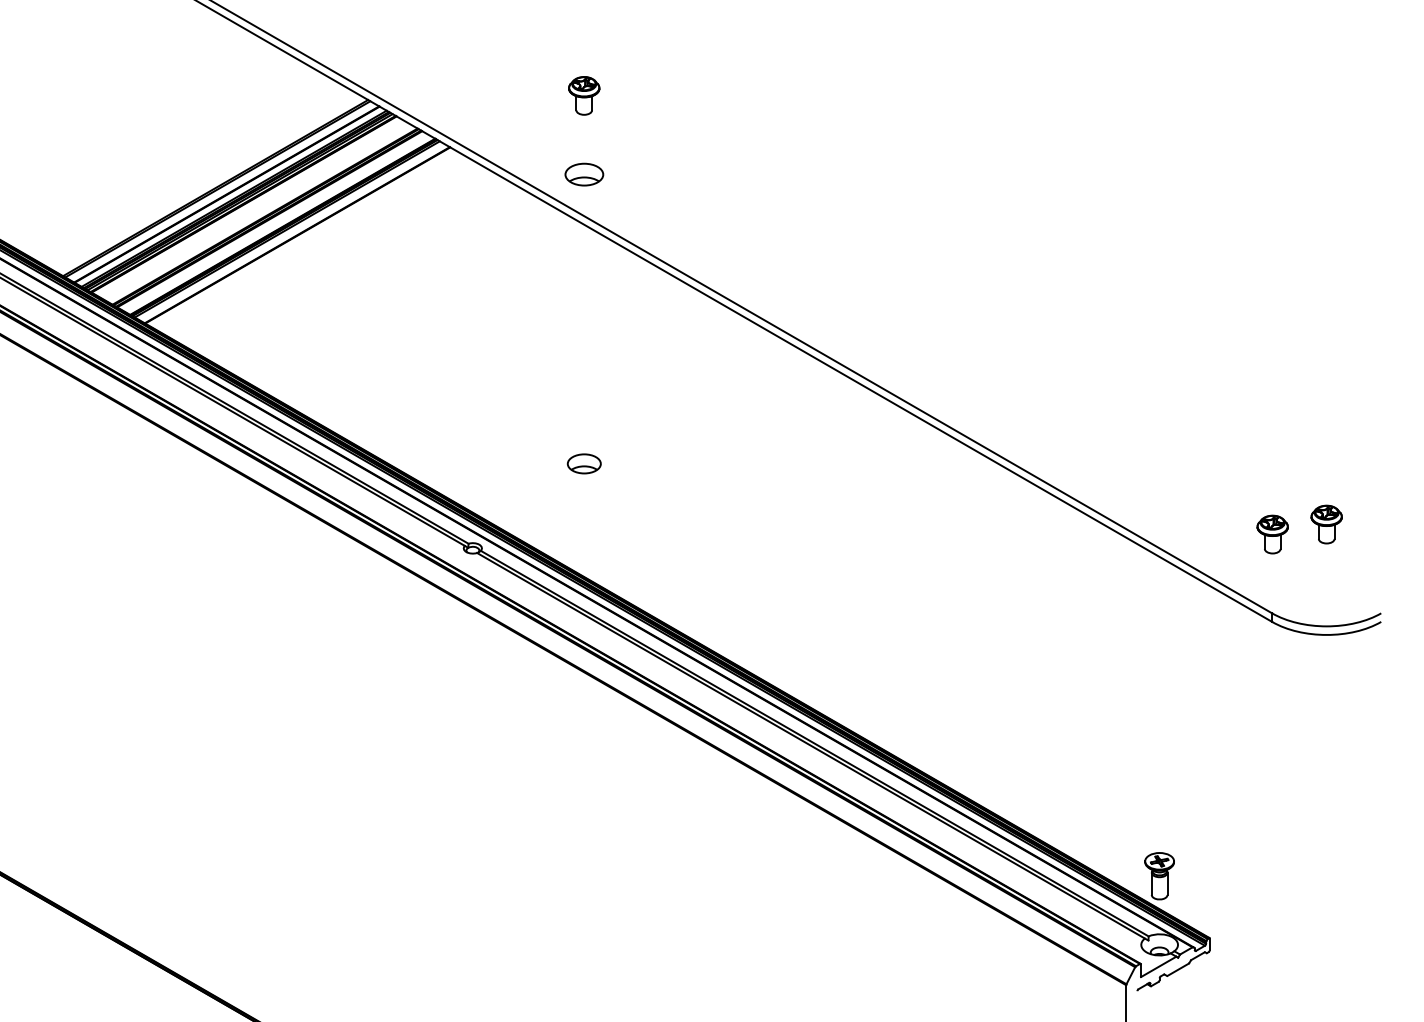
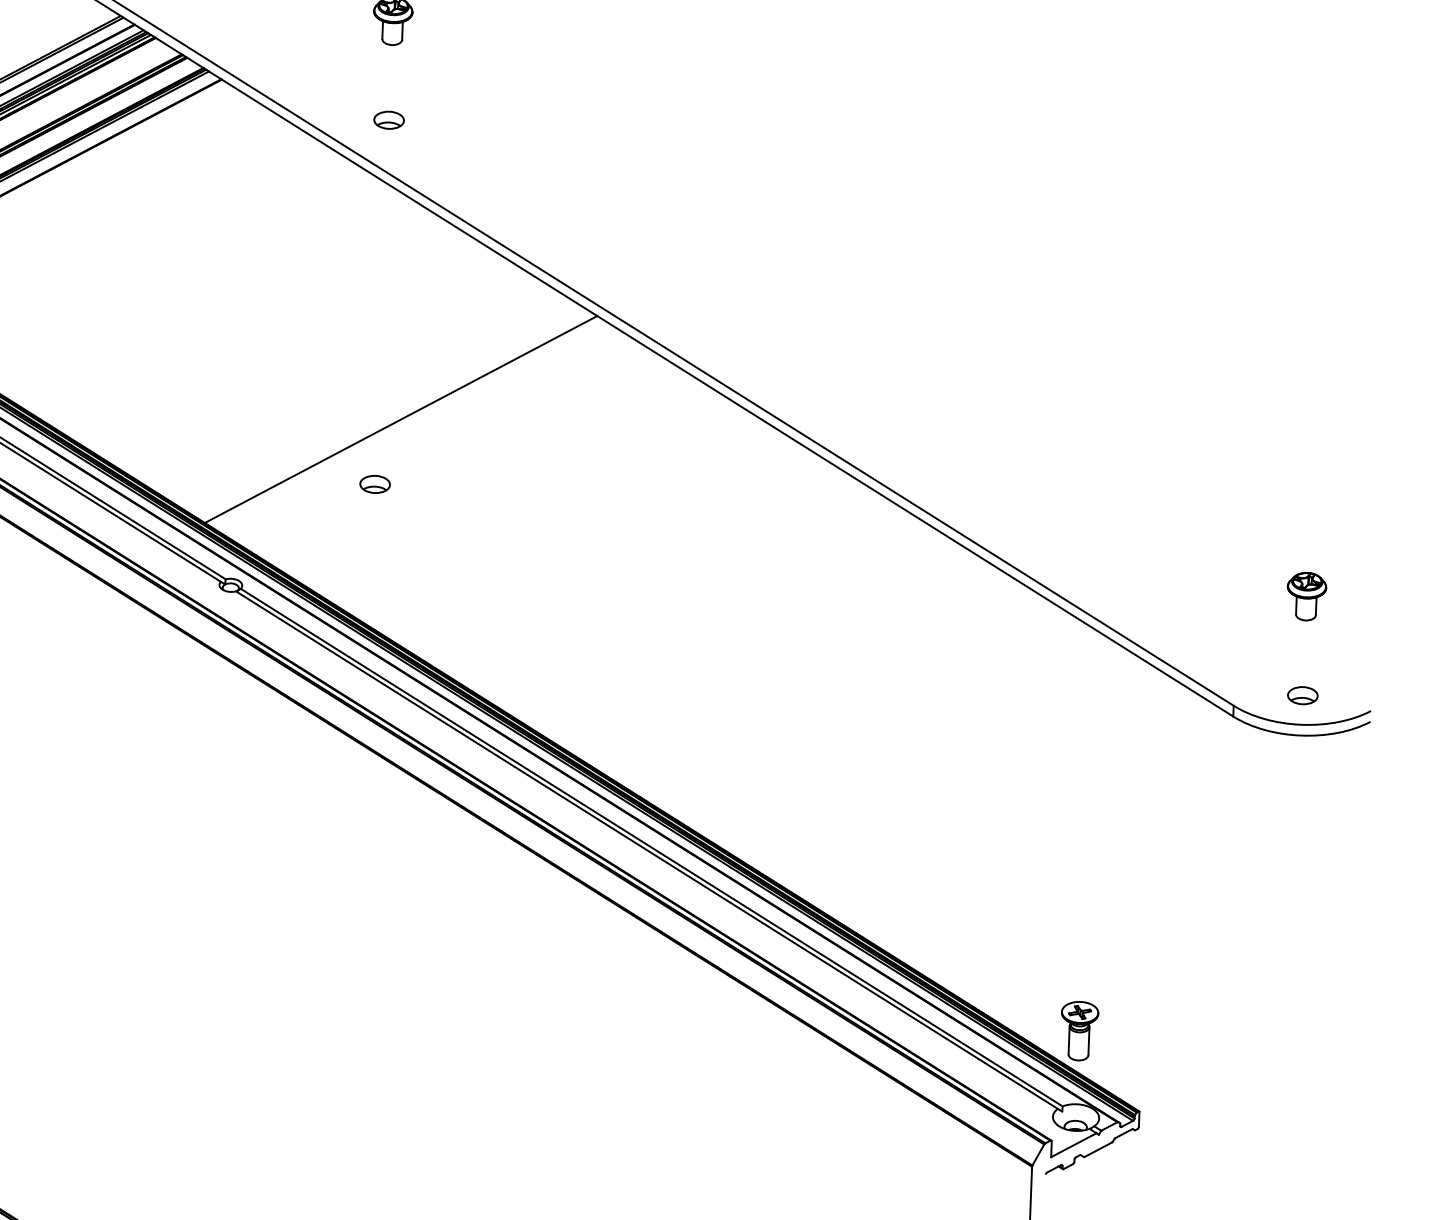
part: (583, 174) -> (388, 120), size x0.62
line: (602, 411) -> (400, 419), added
part: (583, 463) -> (374, 483), size x0.71
part: (1272, 534) -> (1237, 606), removed
part: (1326, 602) -> (1302, 694), added

